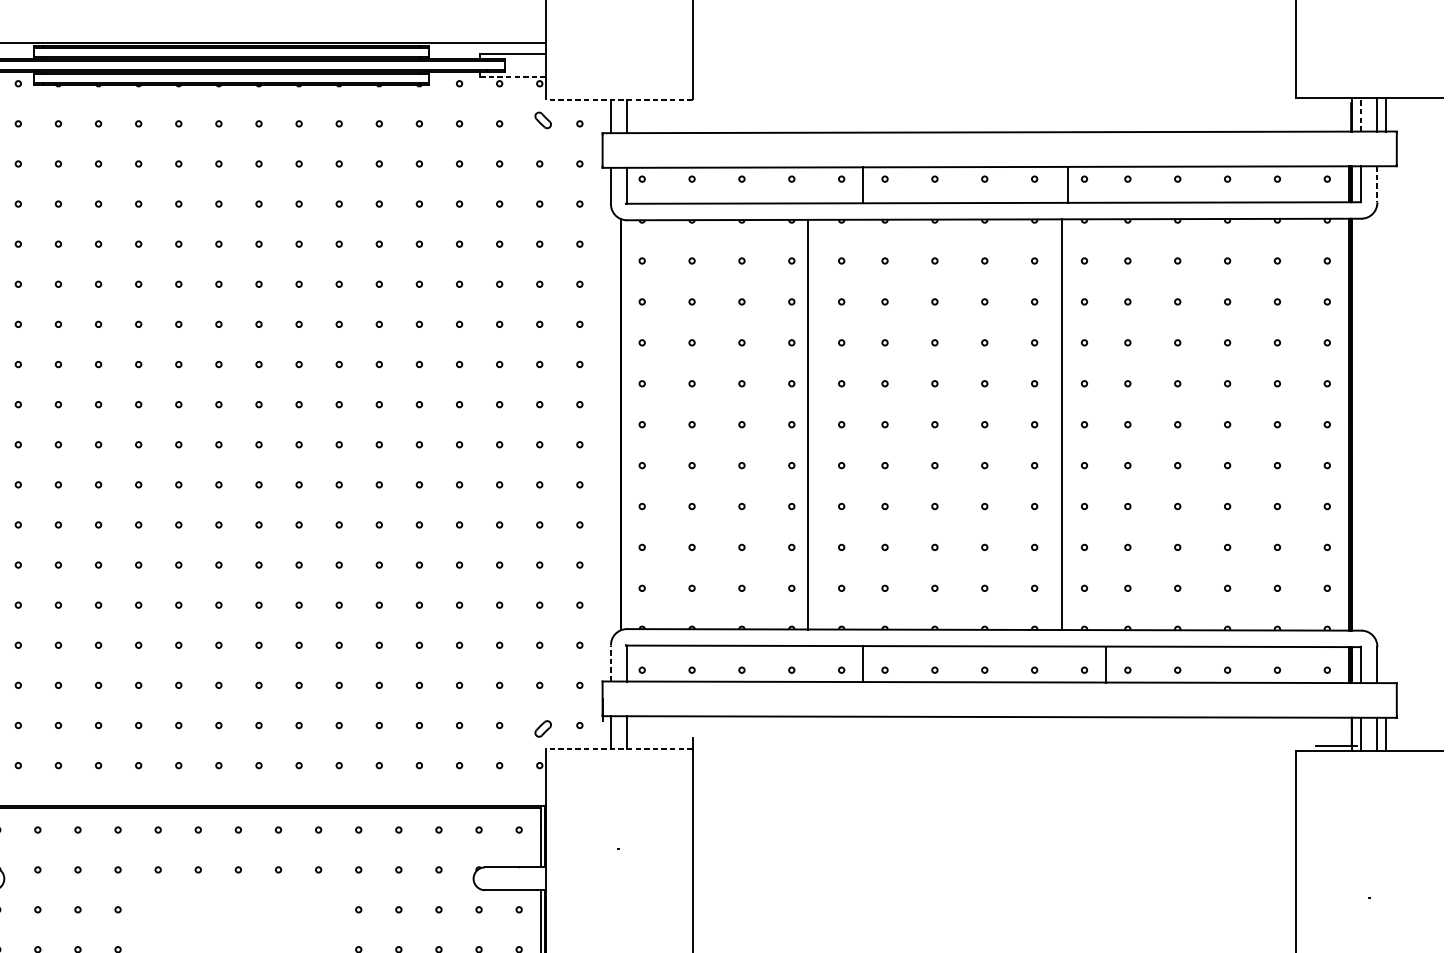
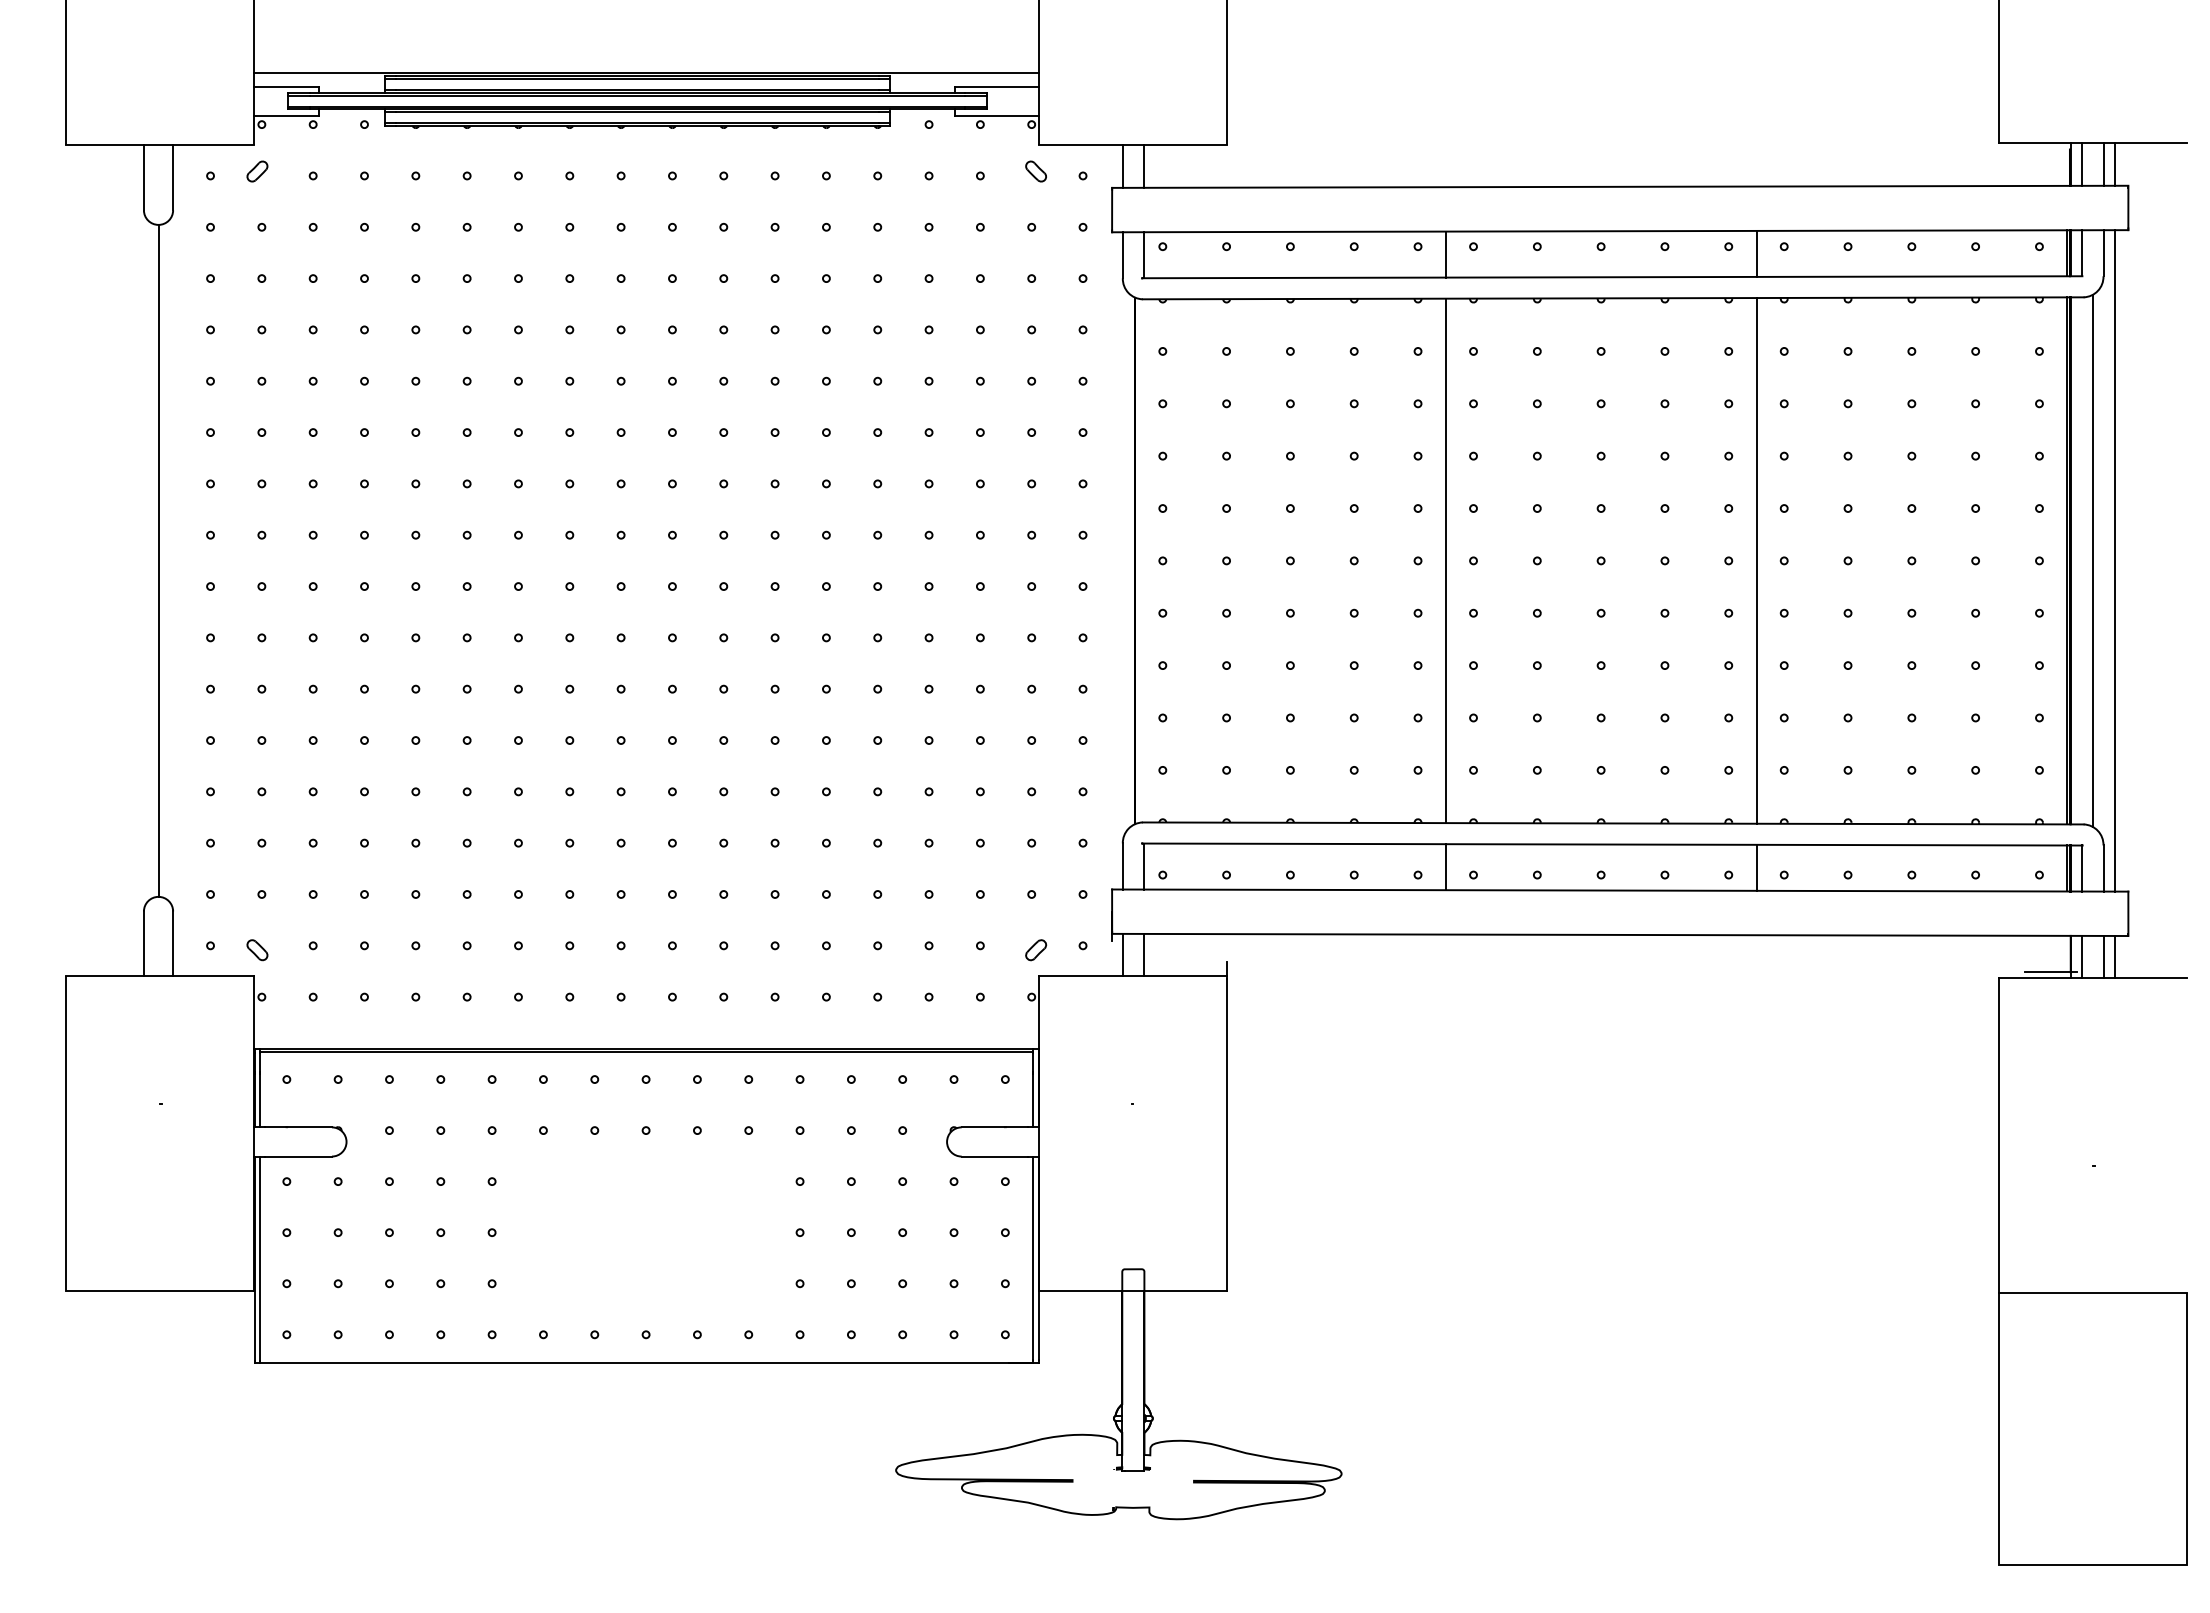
line: (512, 76) -> (996, 115), dashed -> solid
line: (619, 100) -> (1133, 145), dashed -> solid
line: (1360, 114) -> (2082, 164), dashed -> solid
line: (1067, 184) -> (1756, 253), moved
line: (1377, 184) -> (2103, 253), dashed -> solid
line: (807, 424) -> (1445, 560), moved
line: (1061, 424) -> (1756, 560), moved
line: (1368, 424) -> (2092, 560), added
line: (1386, 424) -> (2115, 560), added
line: (610, 663) -> (1122, 866), dashed -> solid
line: (619, 749) -> (1133, 976), dashed -> solid

